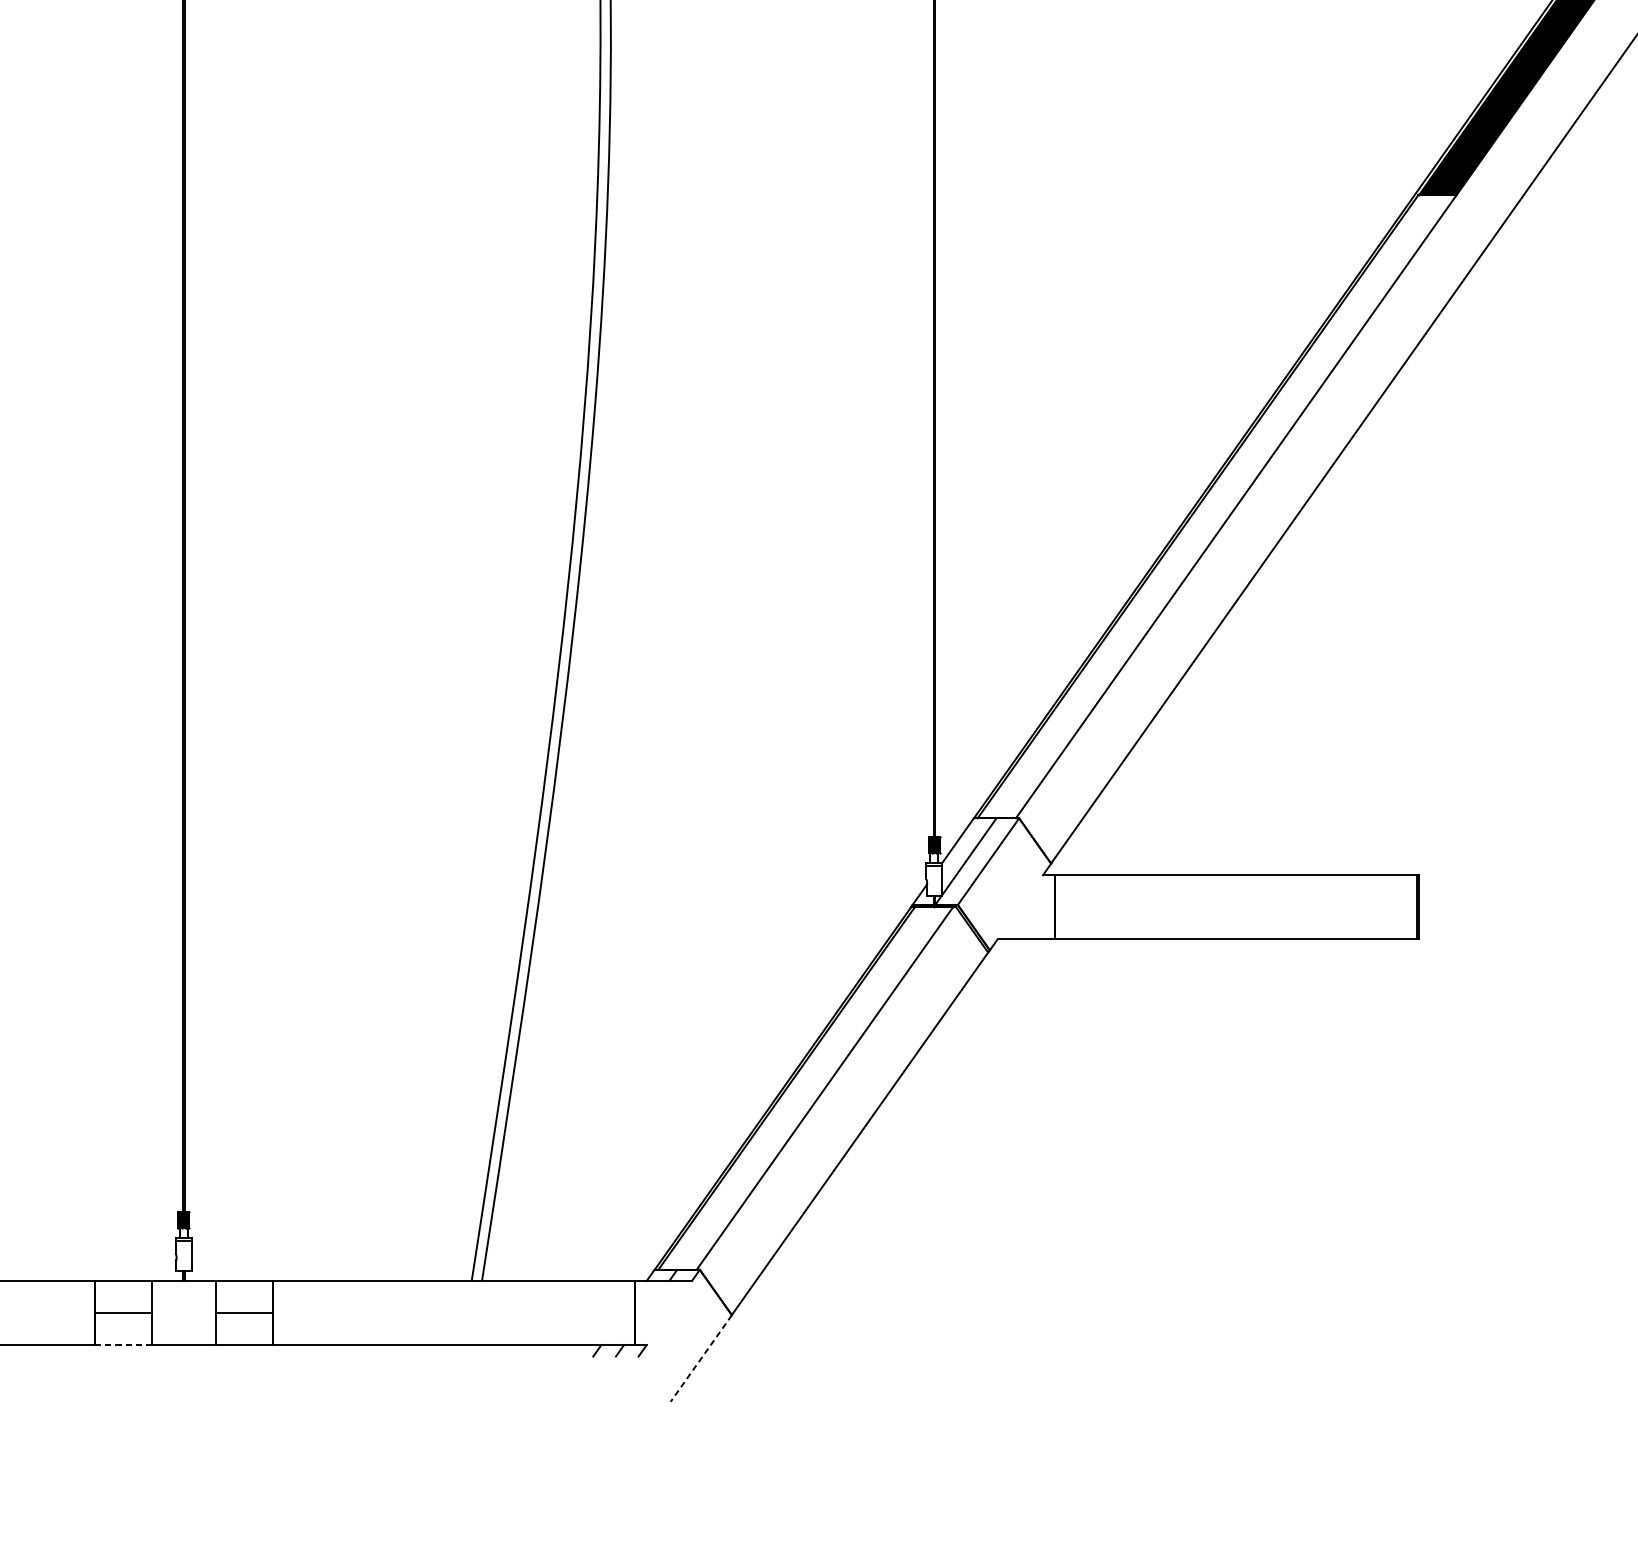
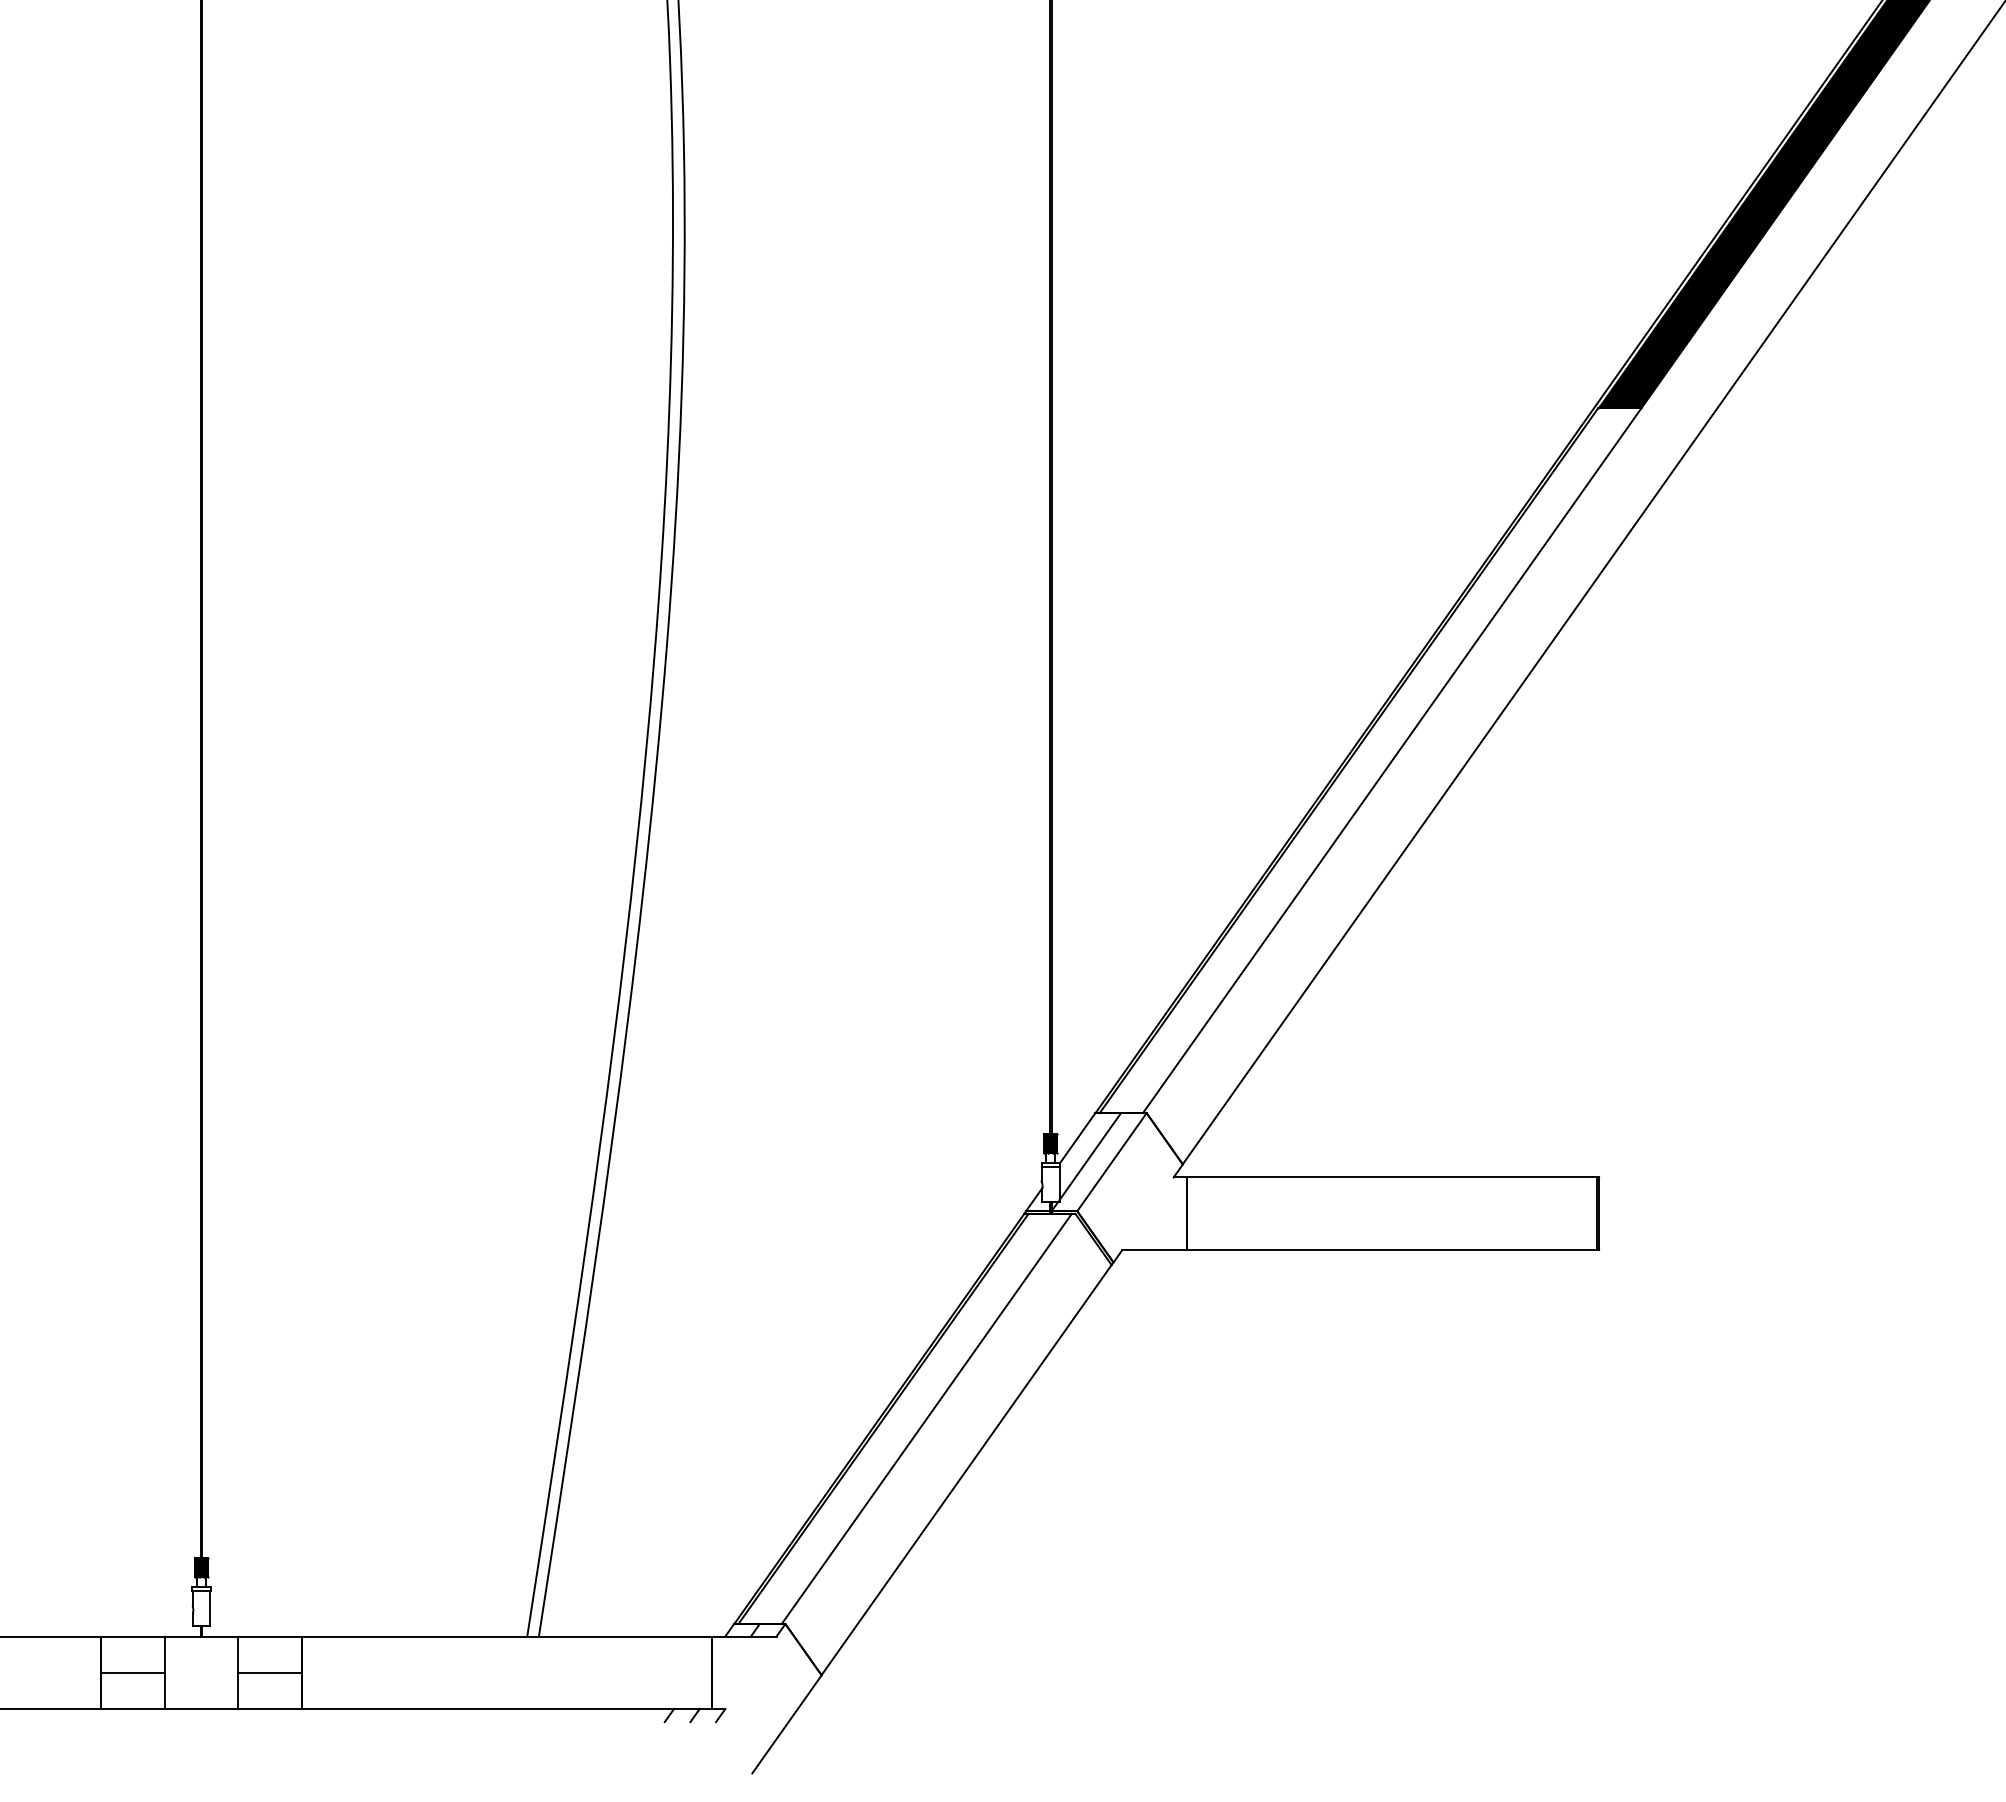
line: (123, 1345) -> (133, 1709), dashed -> solid
line: (700, 1358) -> (786, 1724), dashed -> solid

